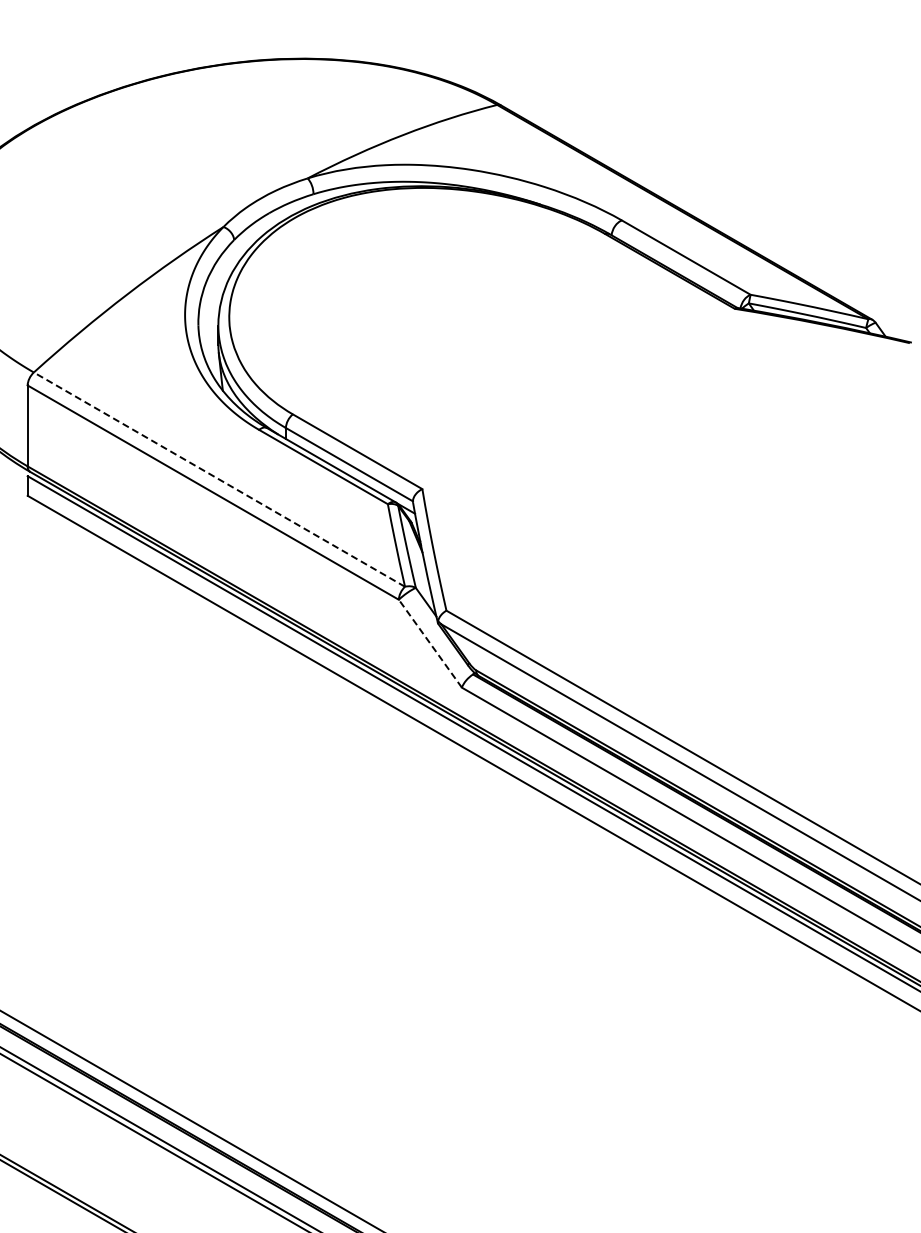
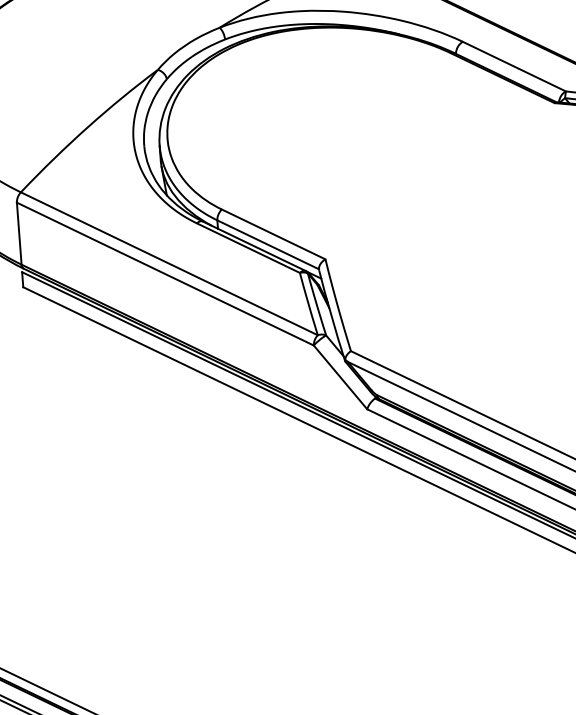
line: (219, 479) -> (169, 263), dashed -> solid
line: (430, 643) -> (340, 377), dashed -> solid

